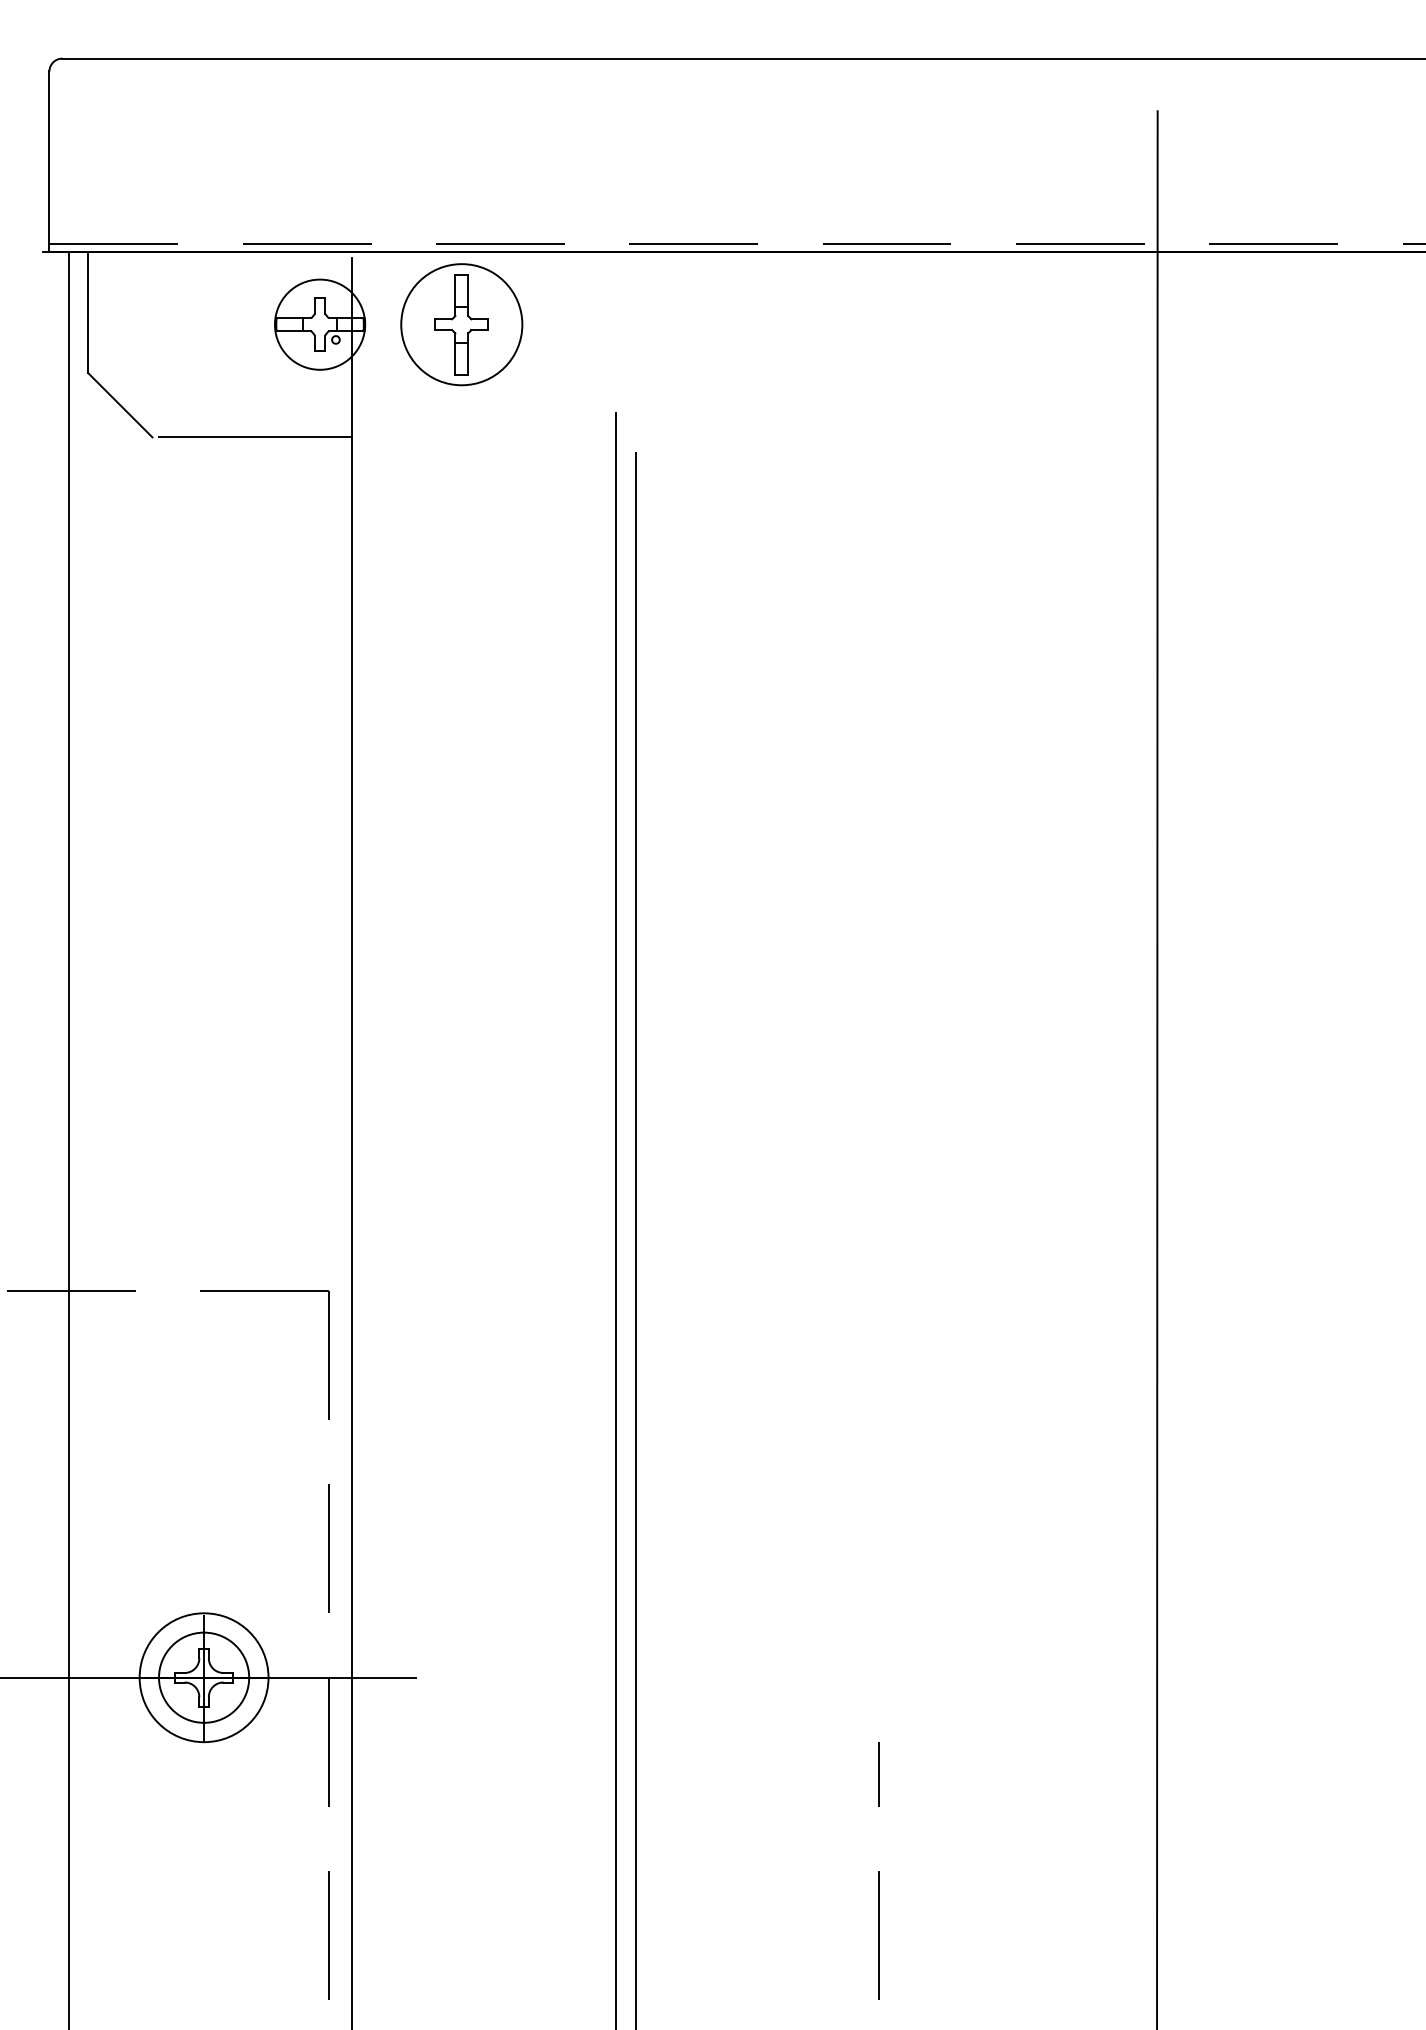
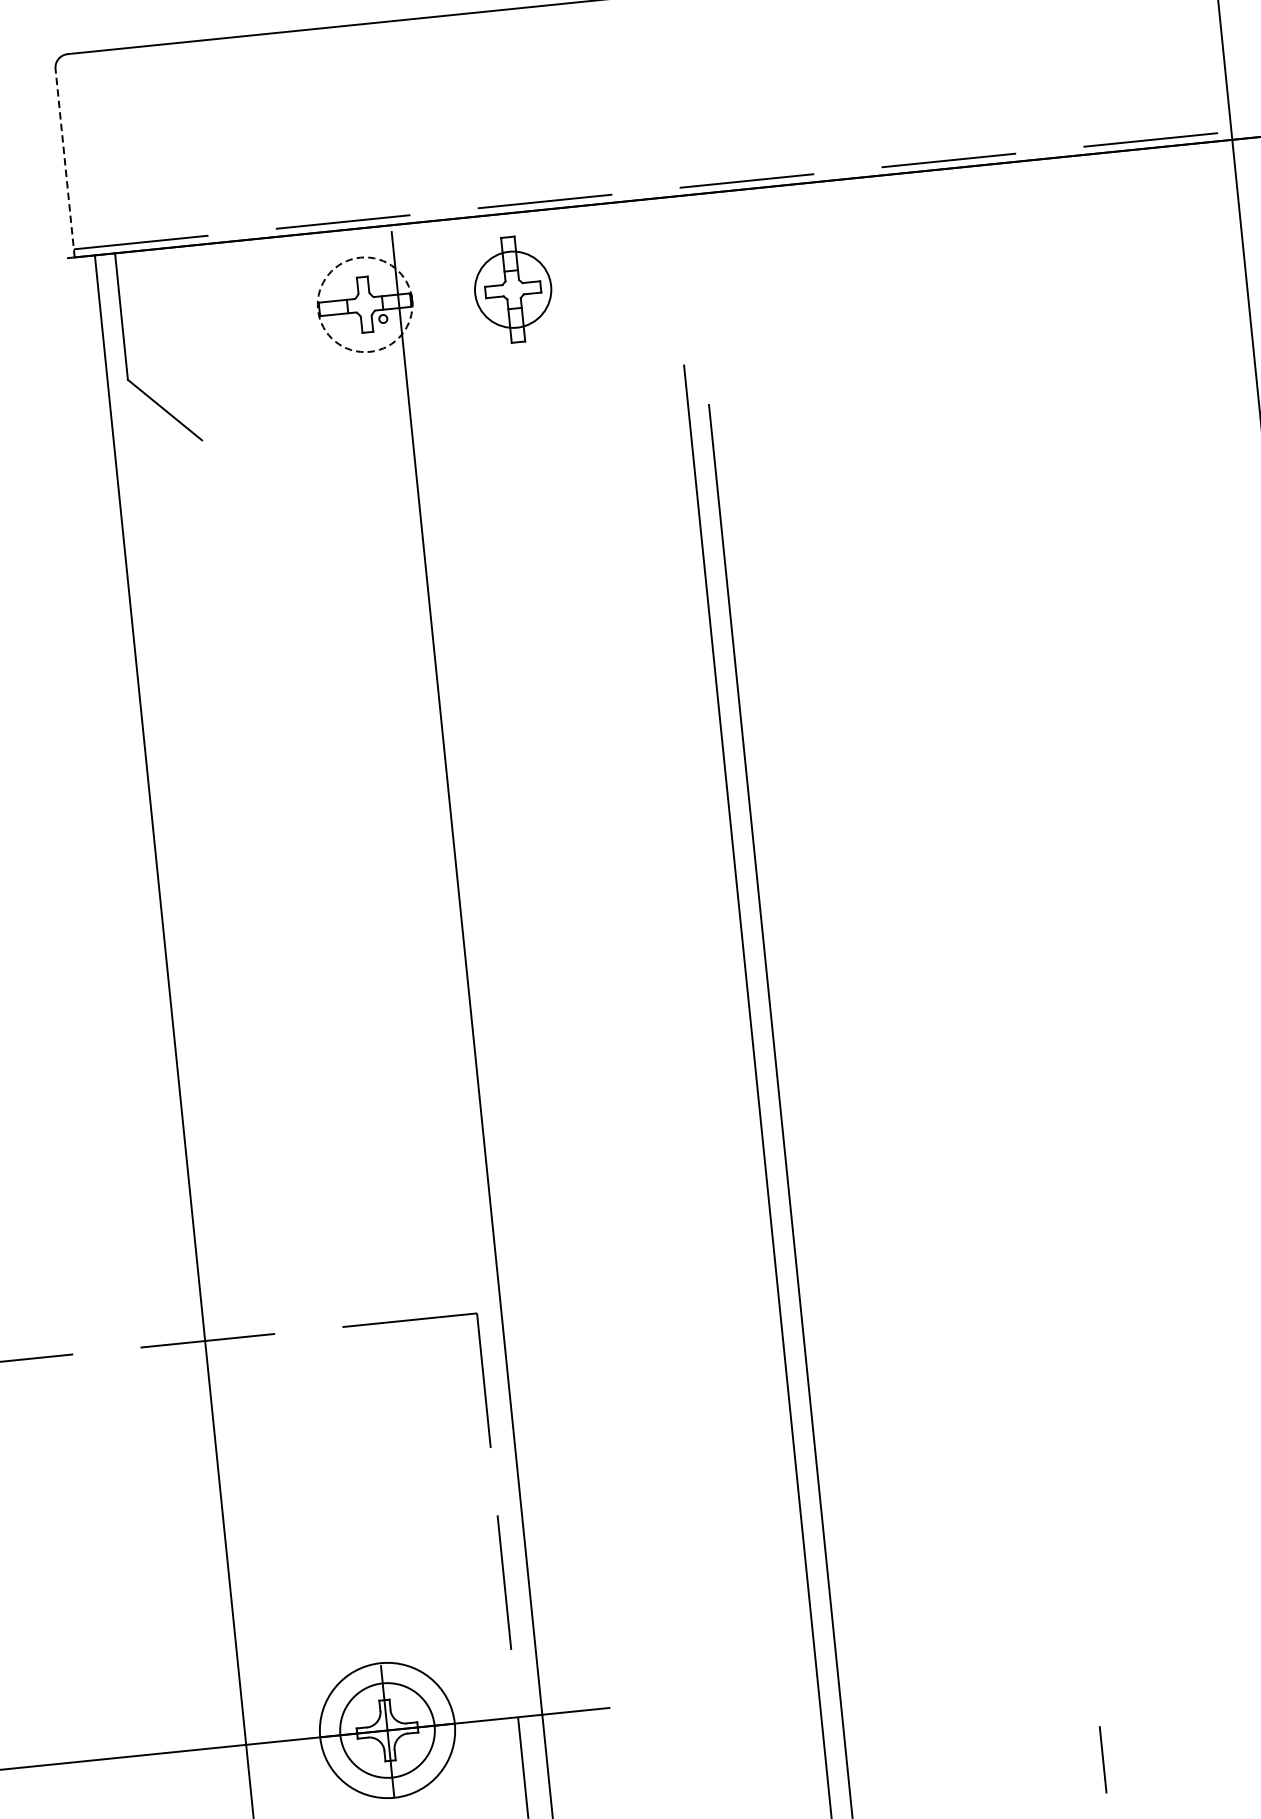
line: (49, 161) -> (65, 163), solid -> dashed
circle: (319, 324) -> (364, 304), solid -> dashed
circle: (461, 324) -> (512, 289), size x0.6
line: (255, 437) -> (309, 429), removed

